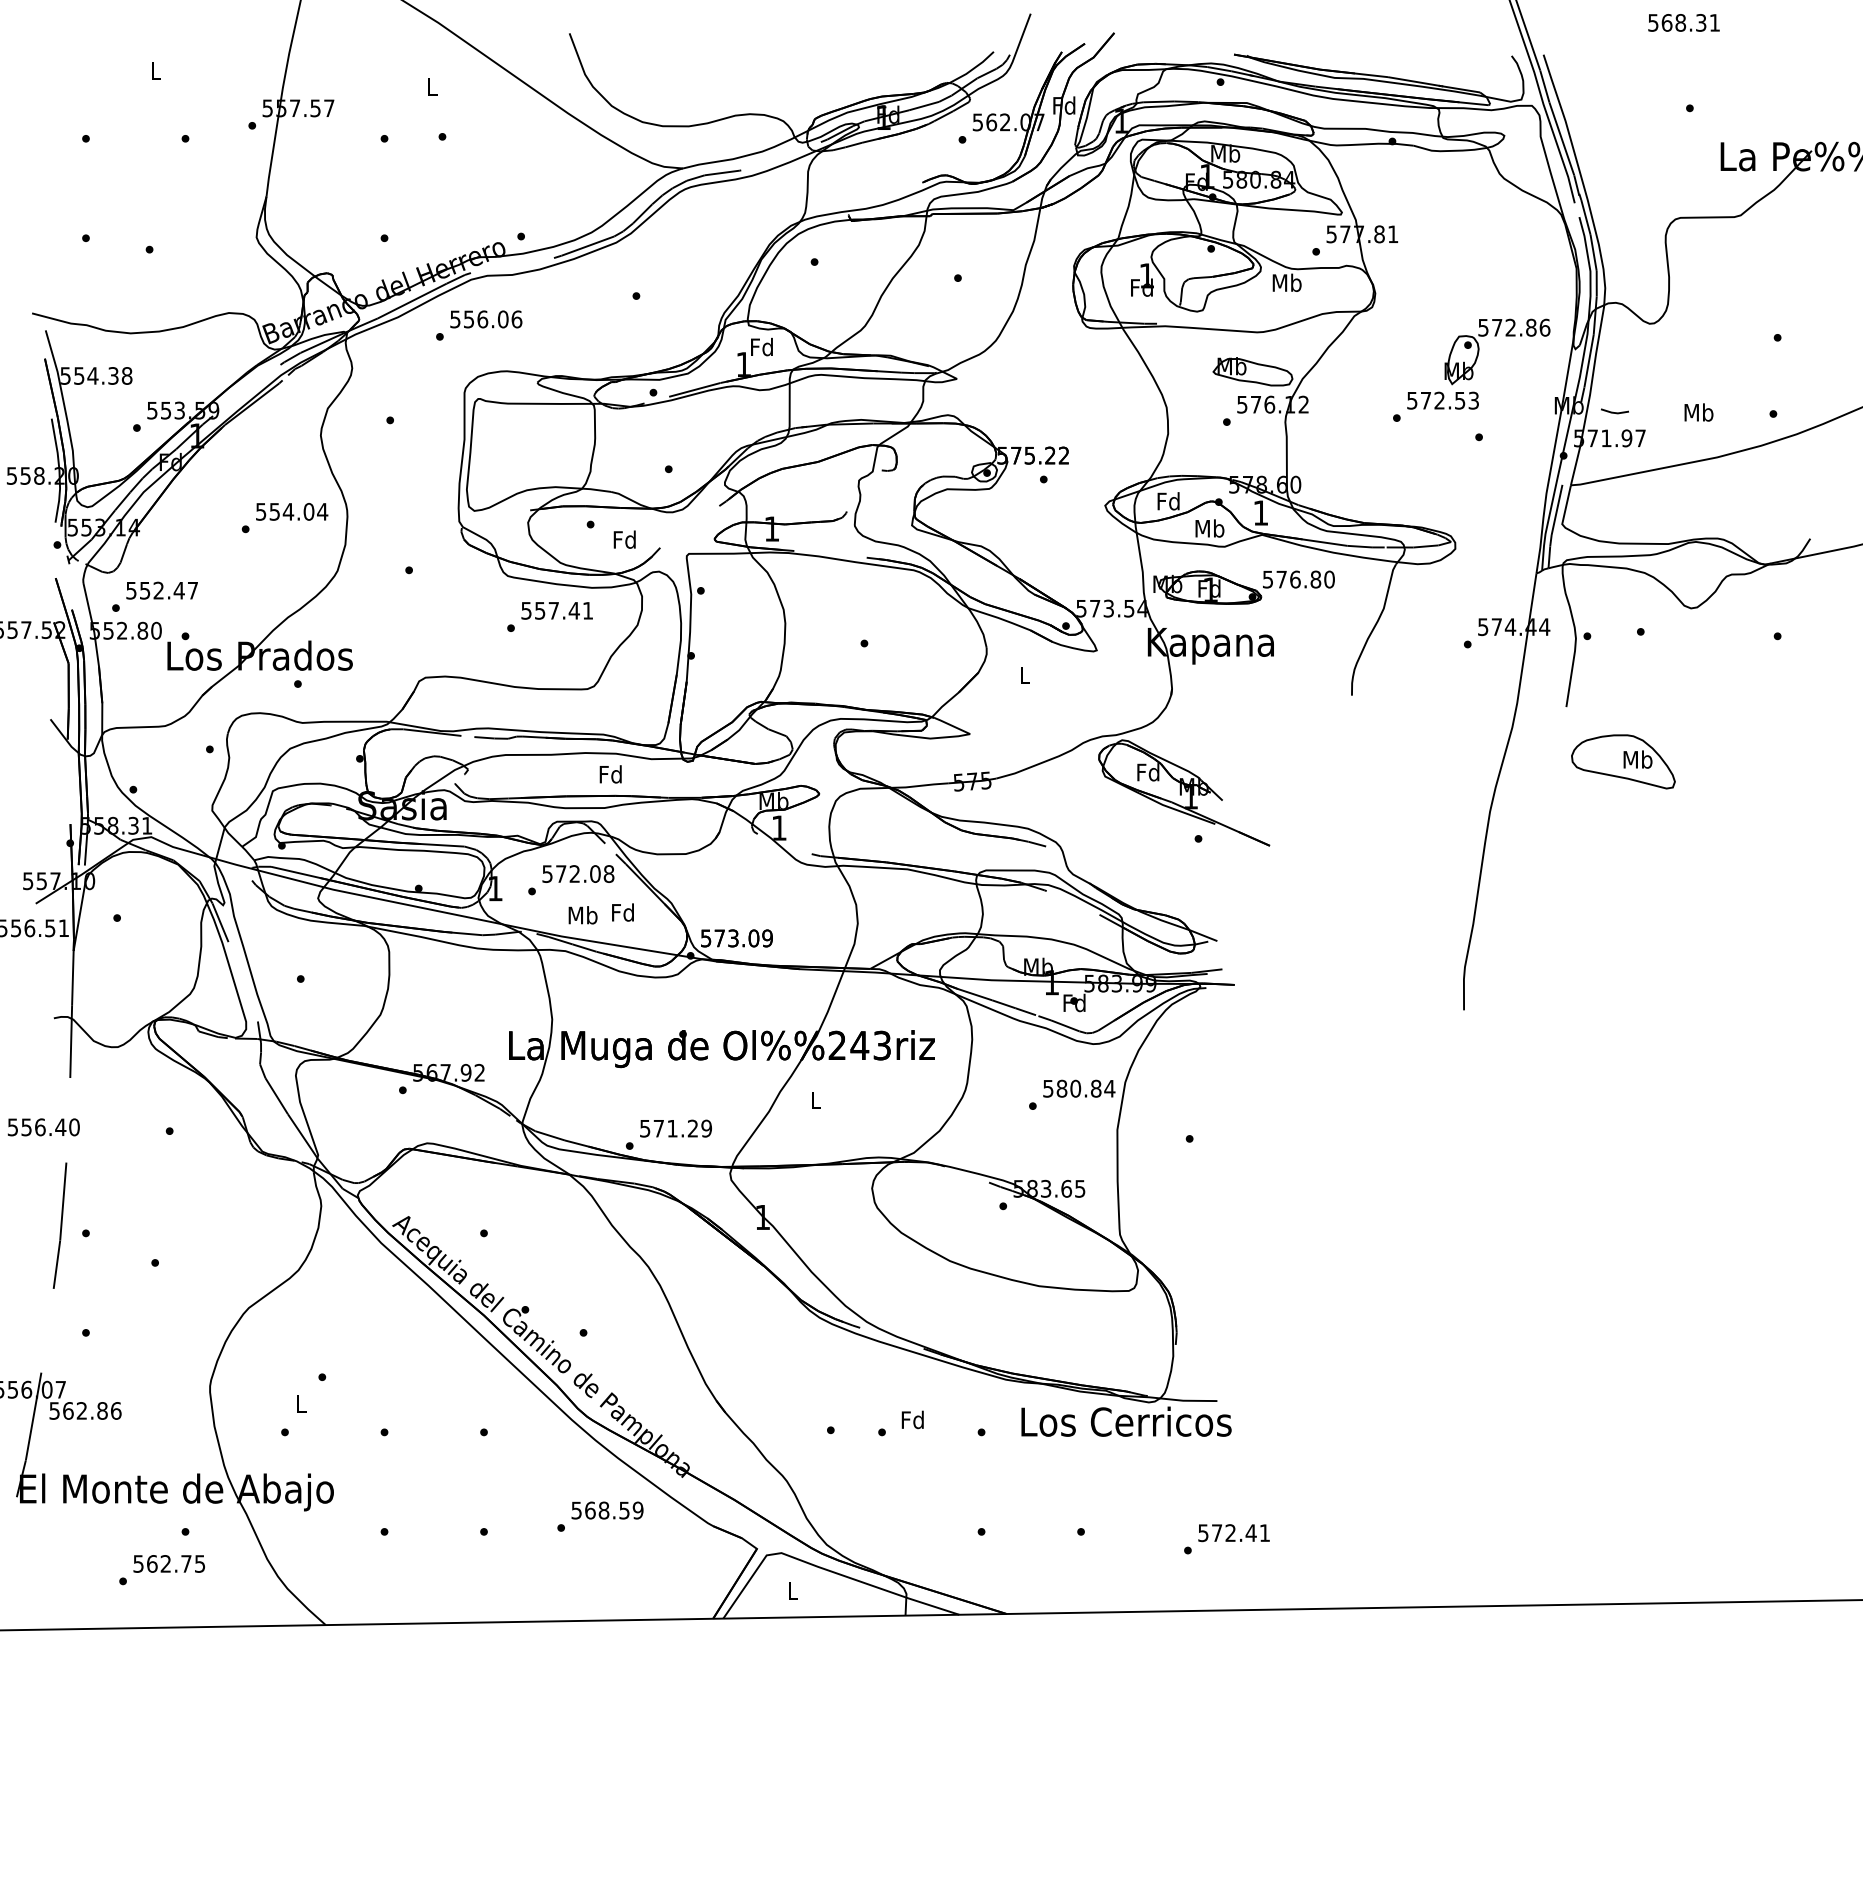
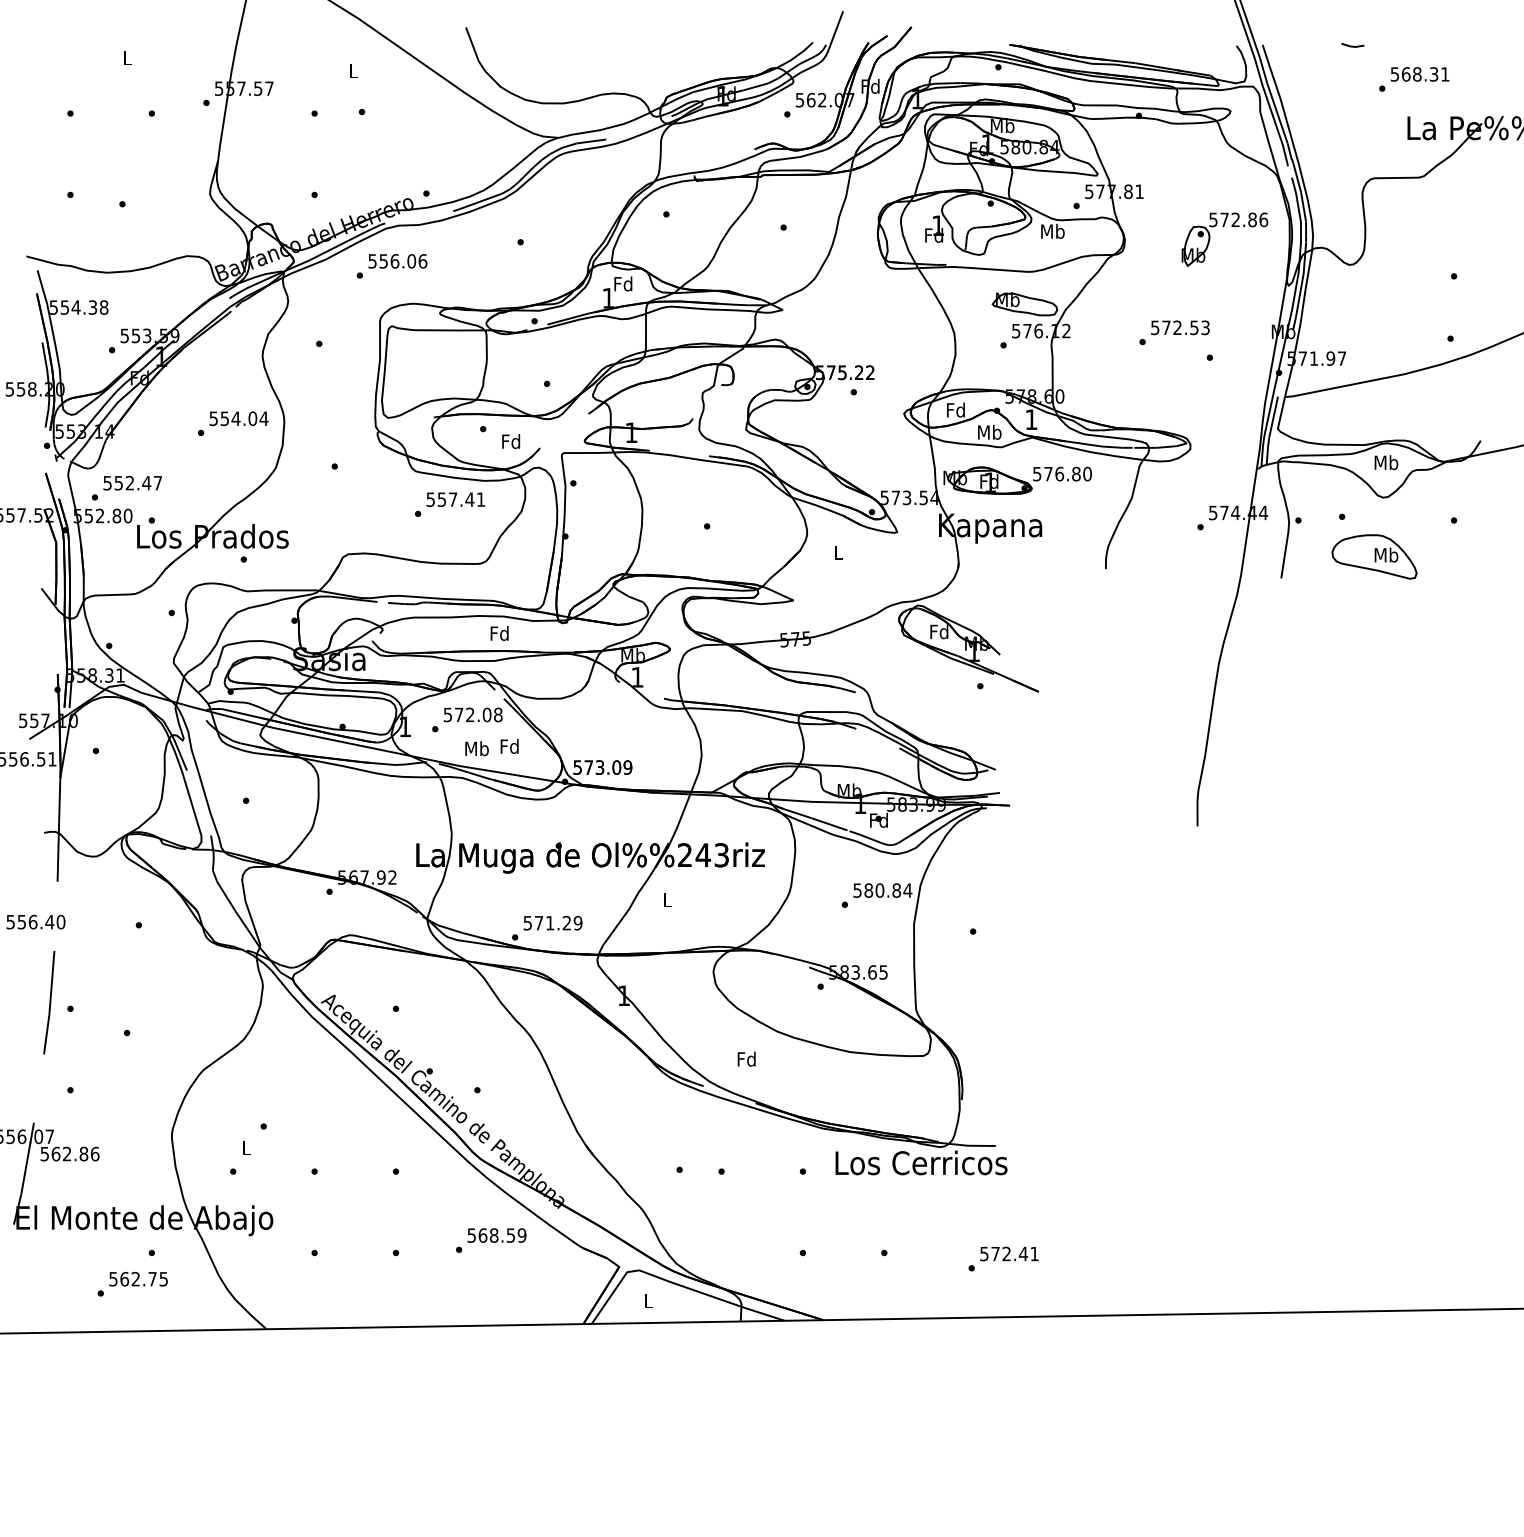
text: (1683, 22) -> (1419, 74), moved
part: (1496, 336) -> (1224, 227), moved
line: (1613, 411) -> (1351, 45), moved
text: (1698, 412) -> (1386, 462), moved
part: (1623, 761) -> (1374, 556), moved
text: (912, 1419) -> (746, 1058), moved

